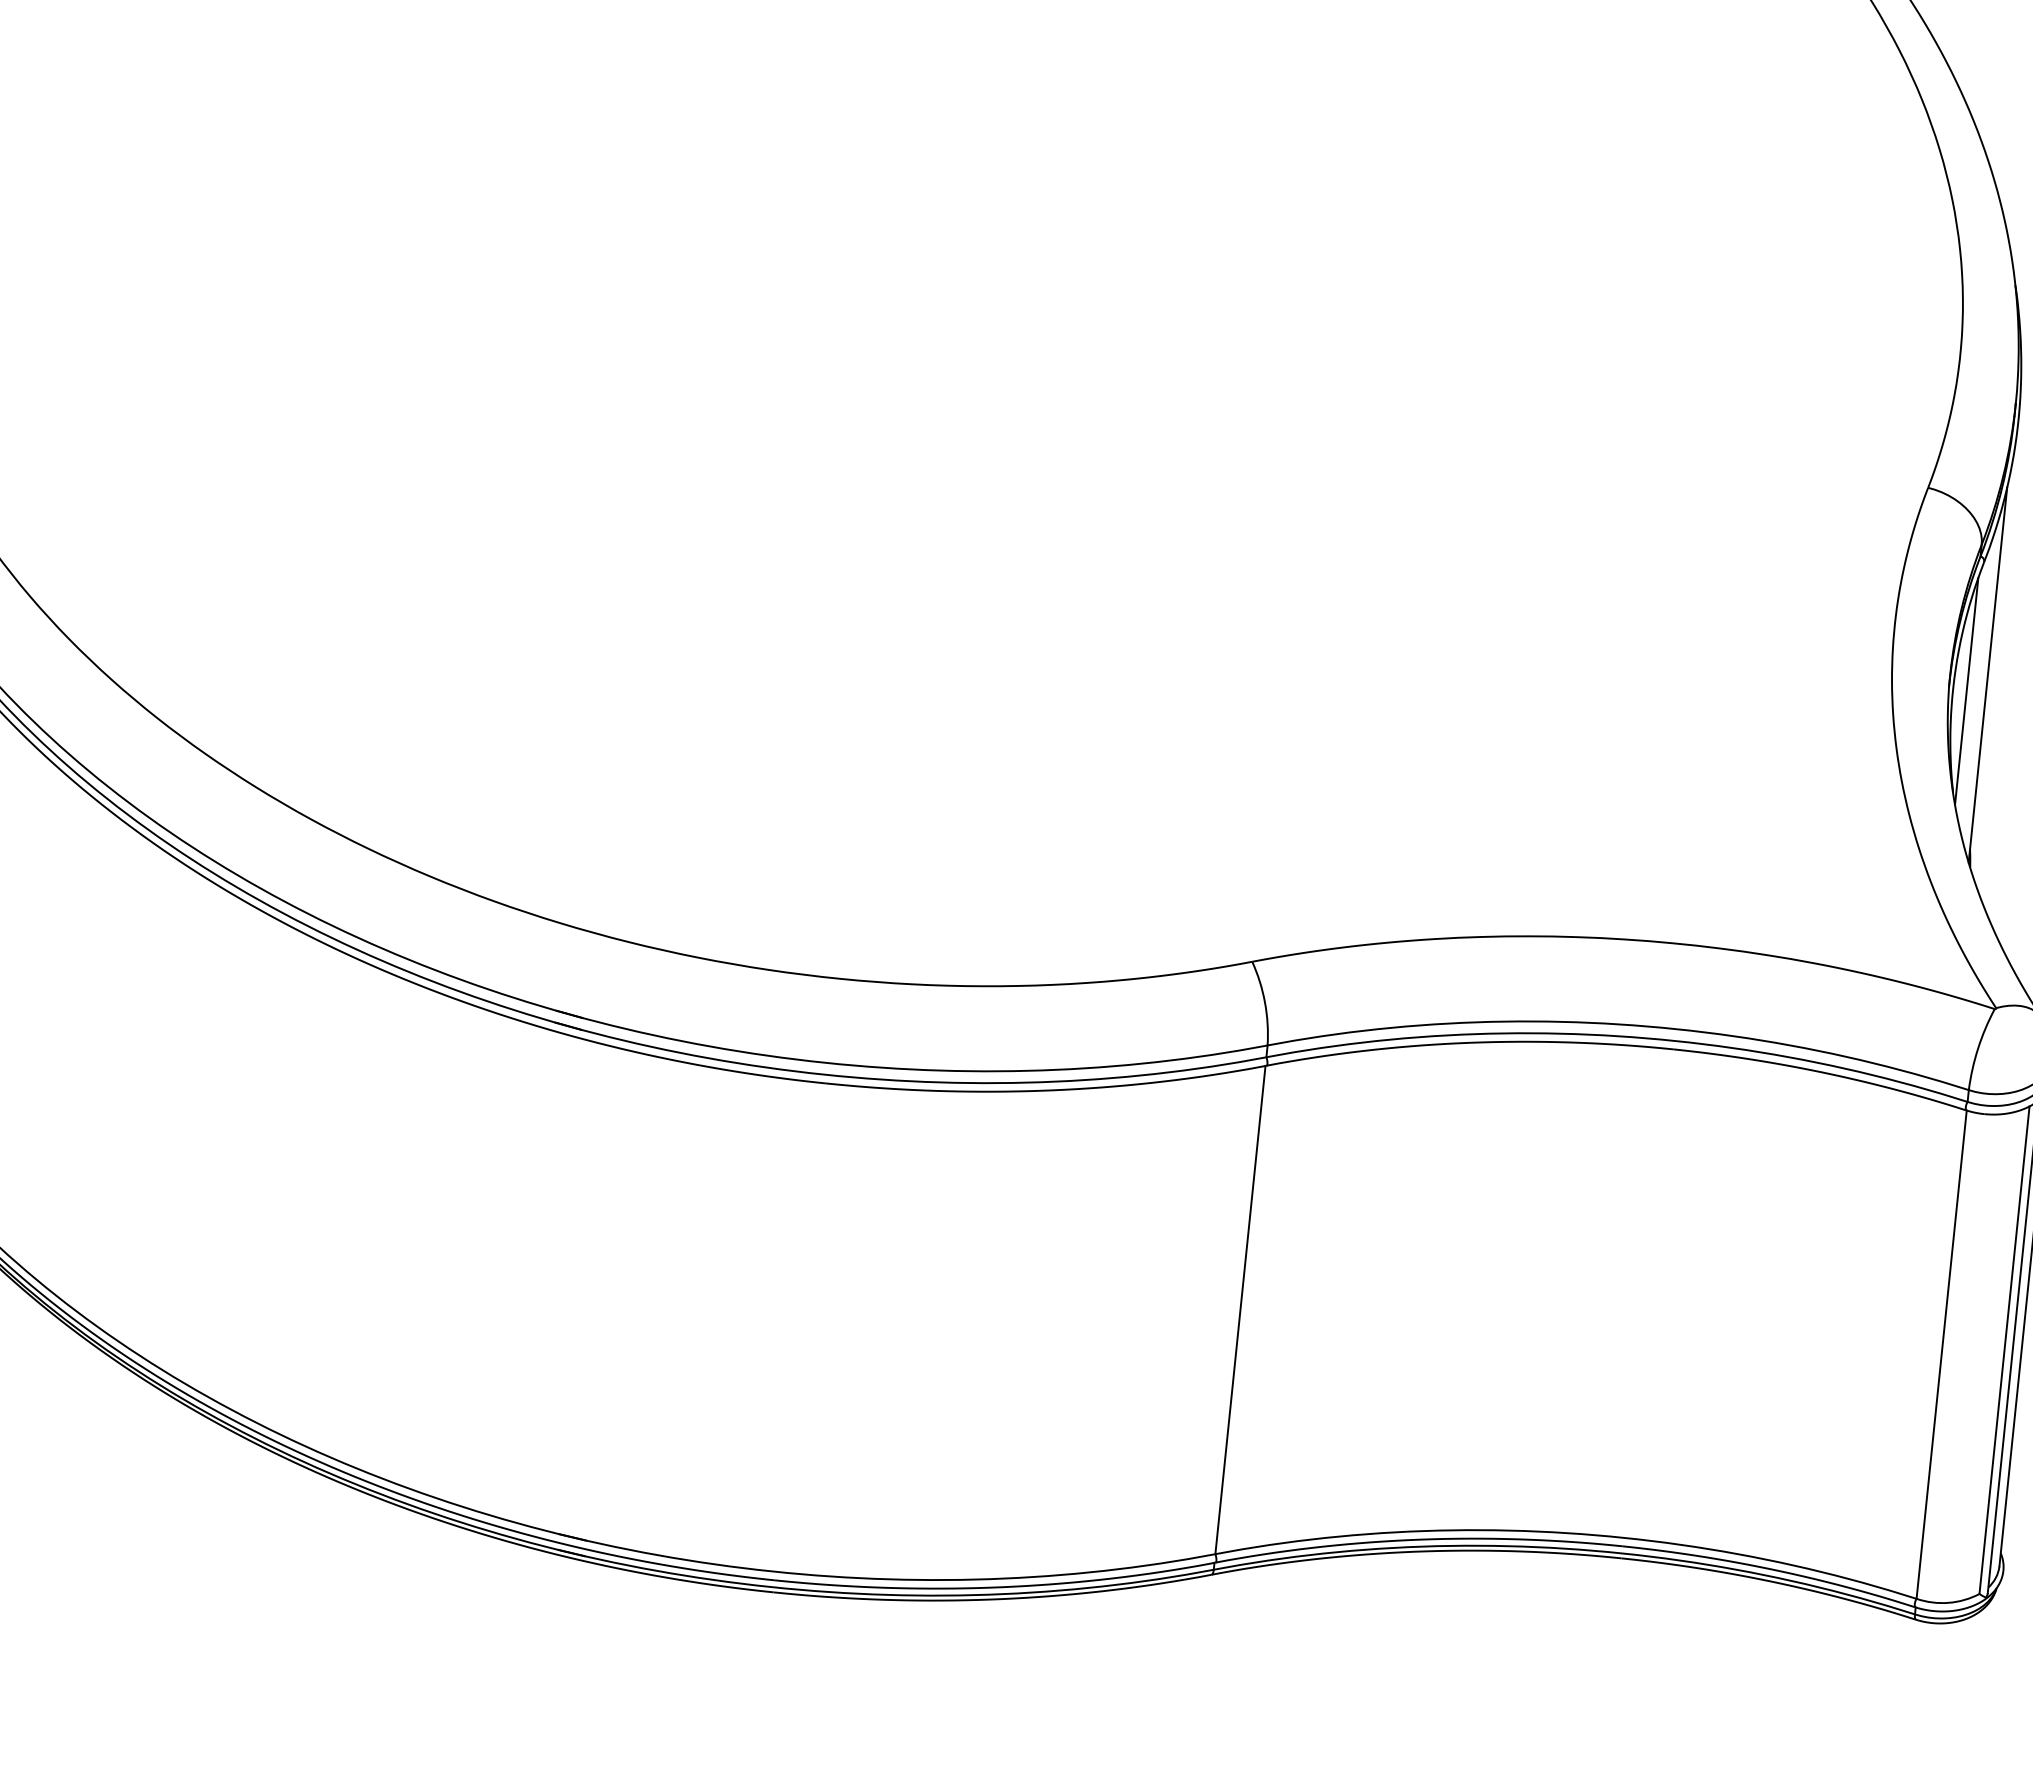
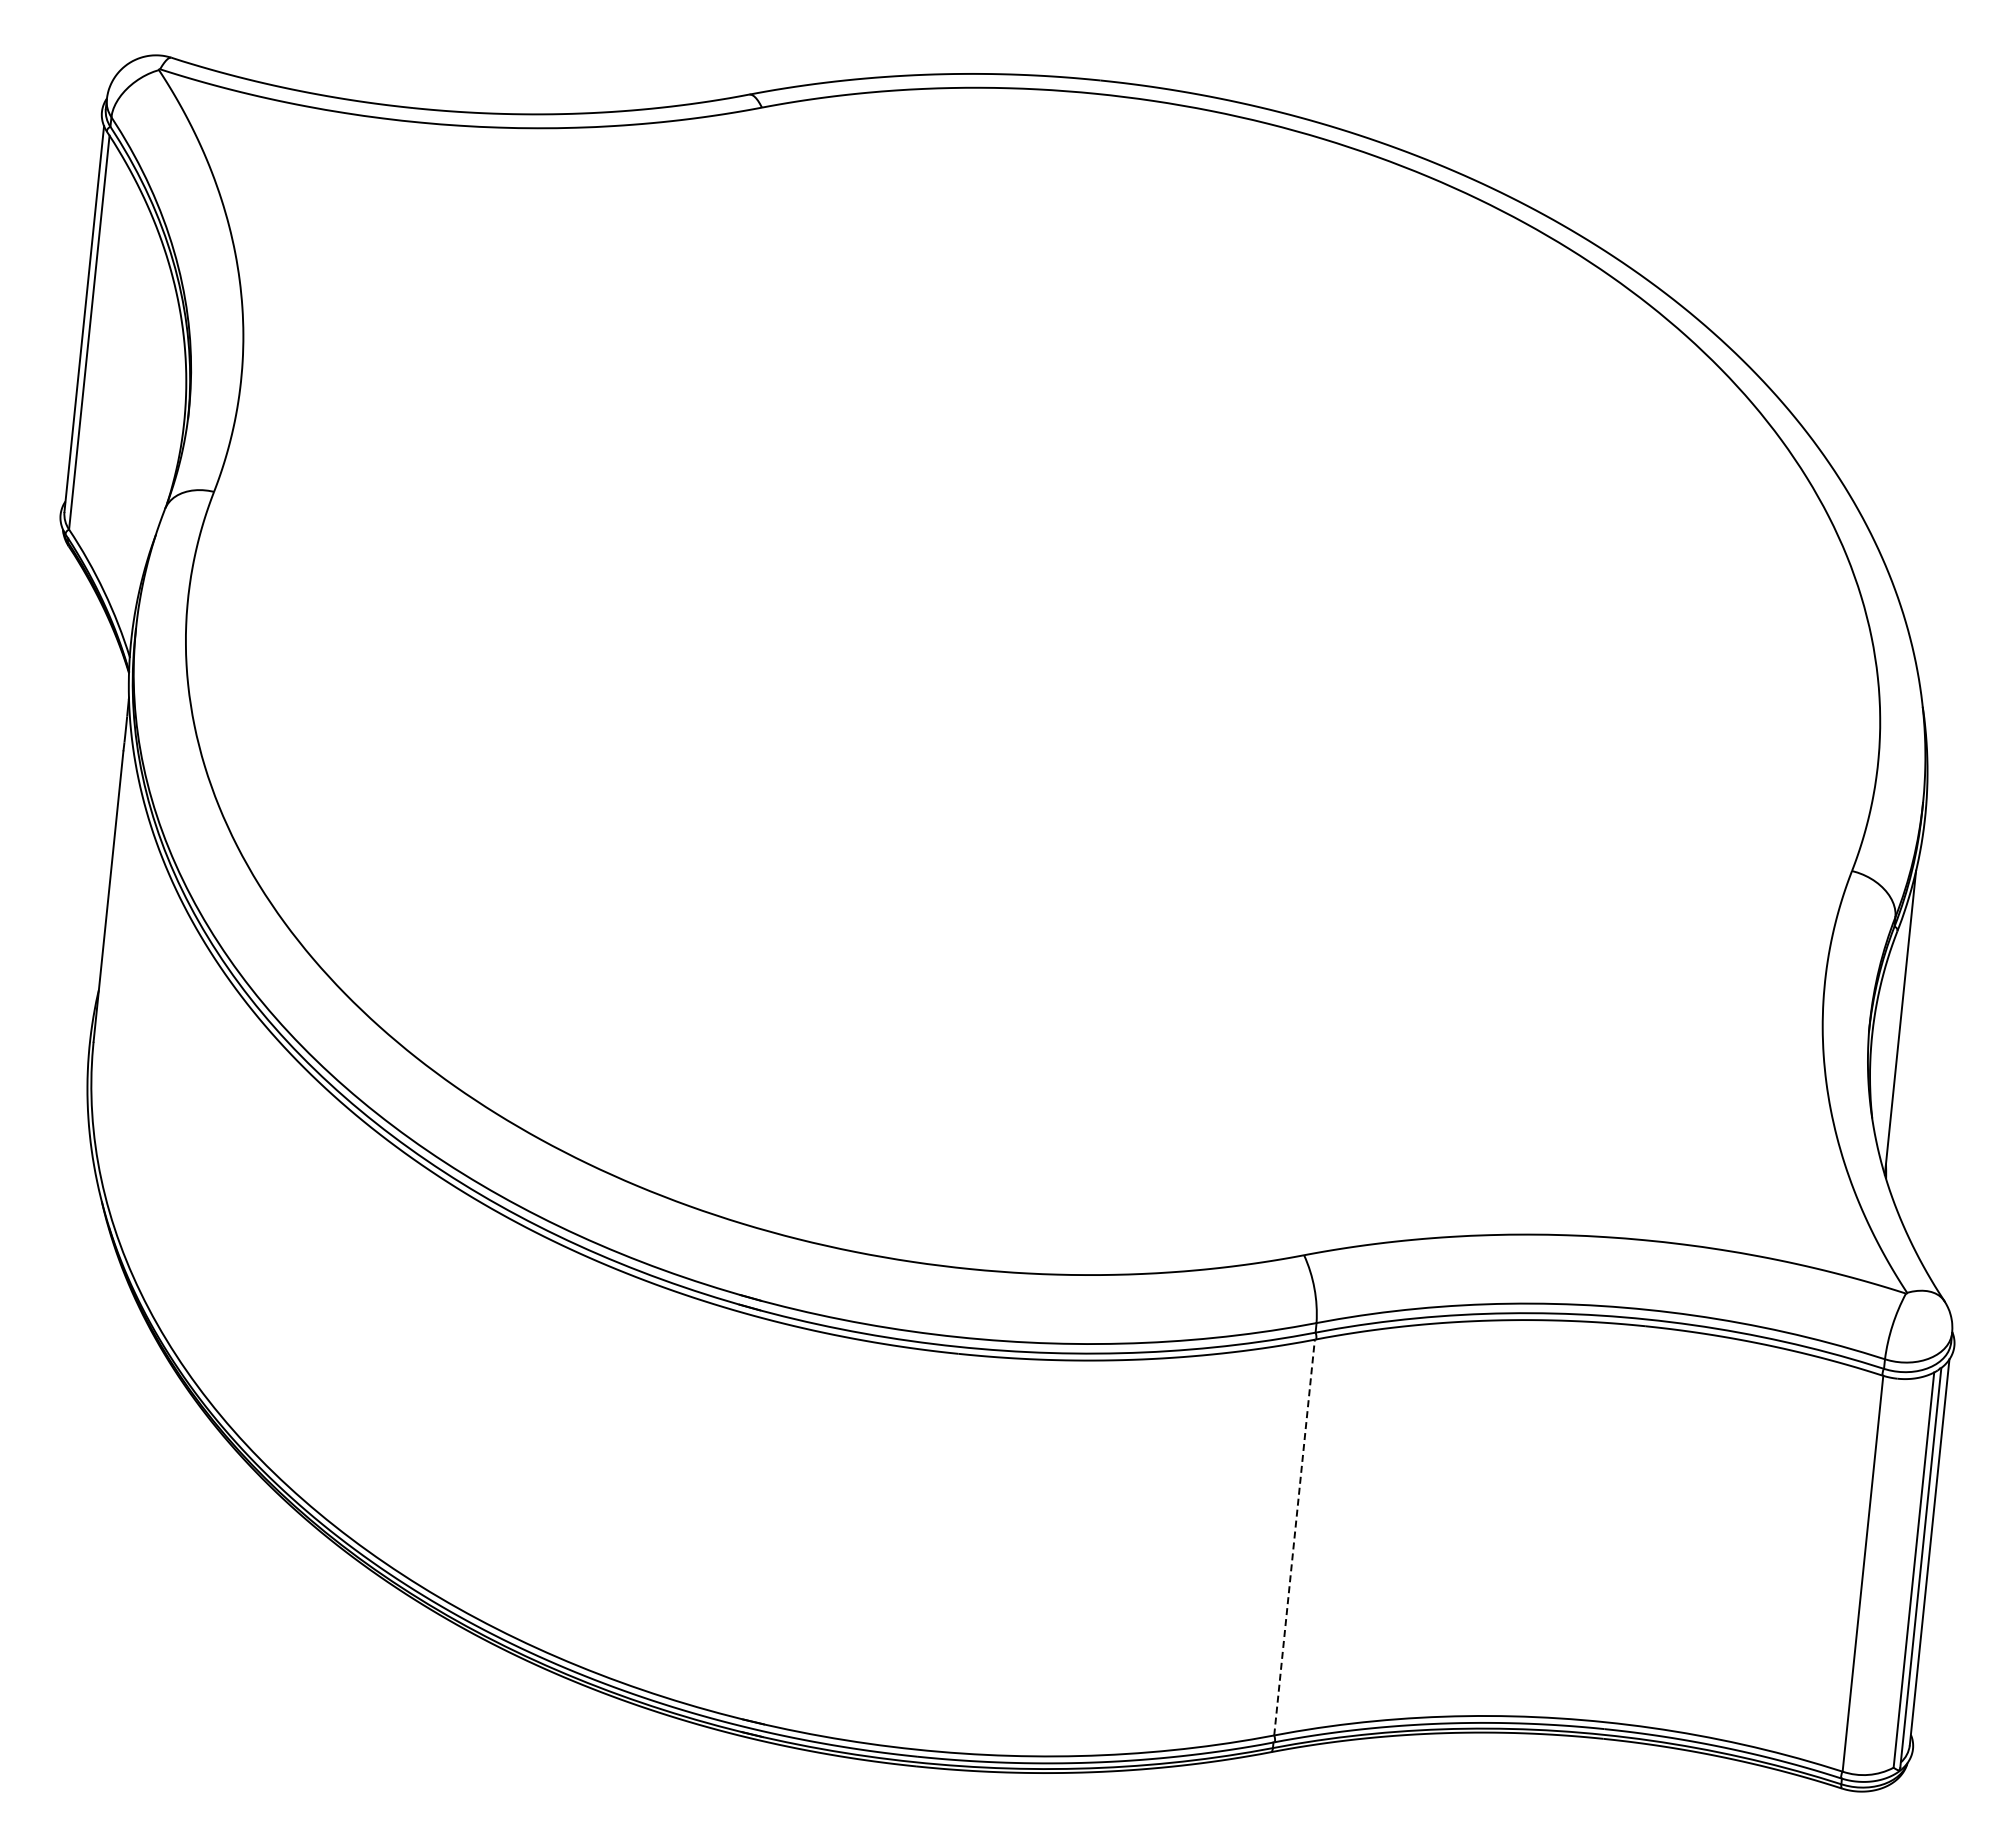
line: (1965, 691) -> (1882, 1036), removed
line: (1240, 1309) -> (1294, 1537), solid -> dashed

